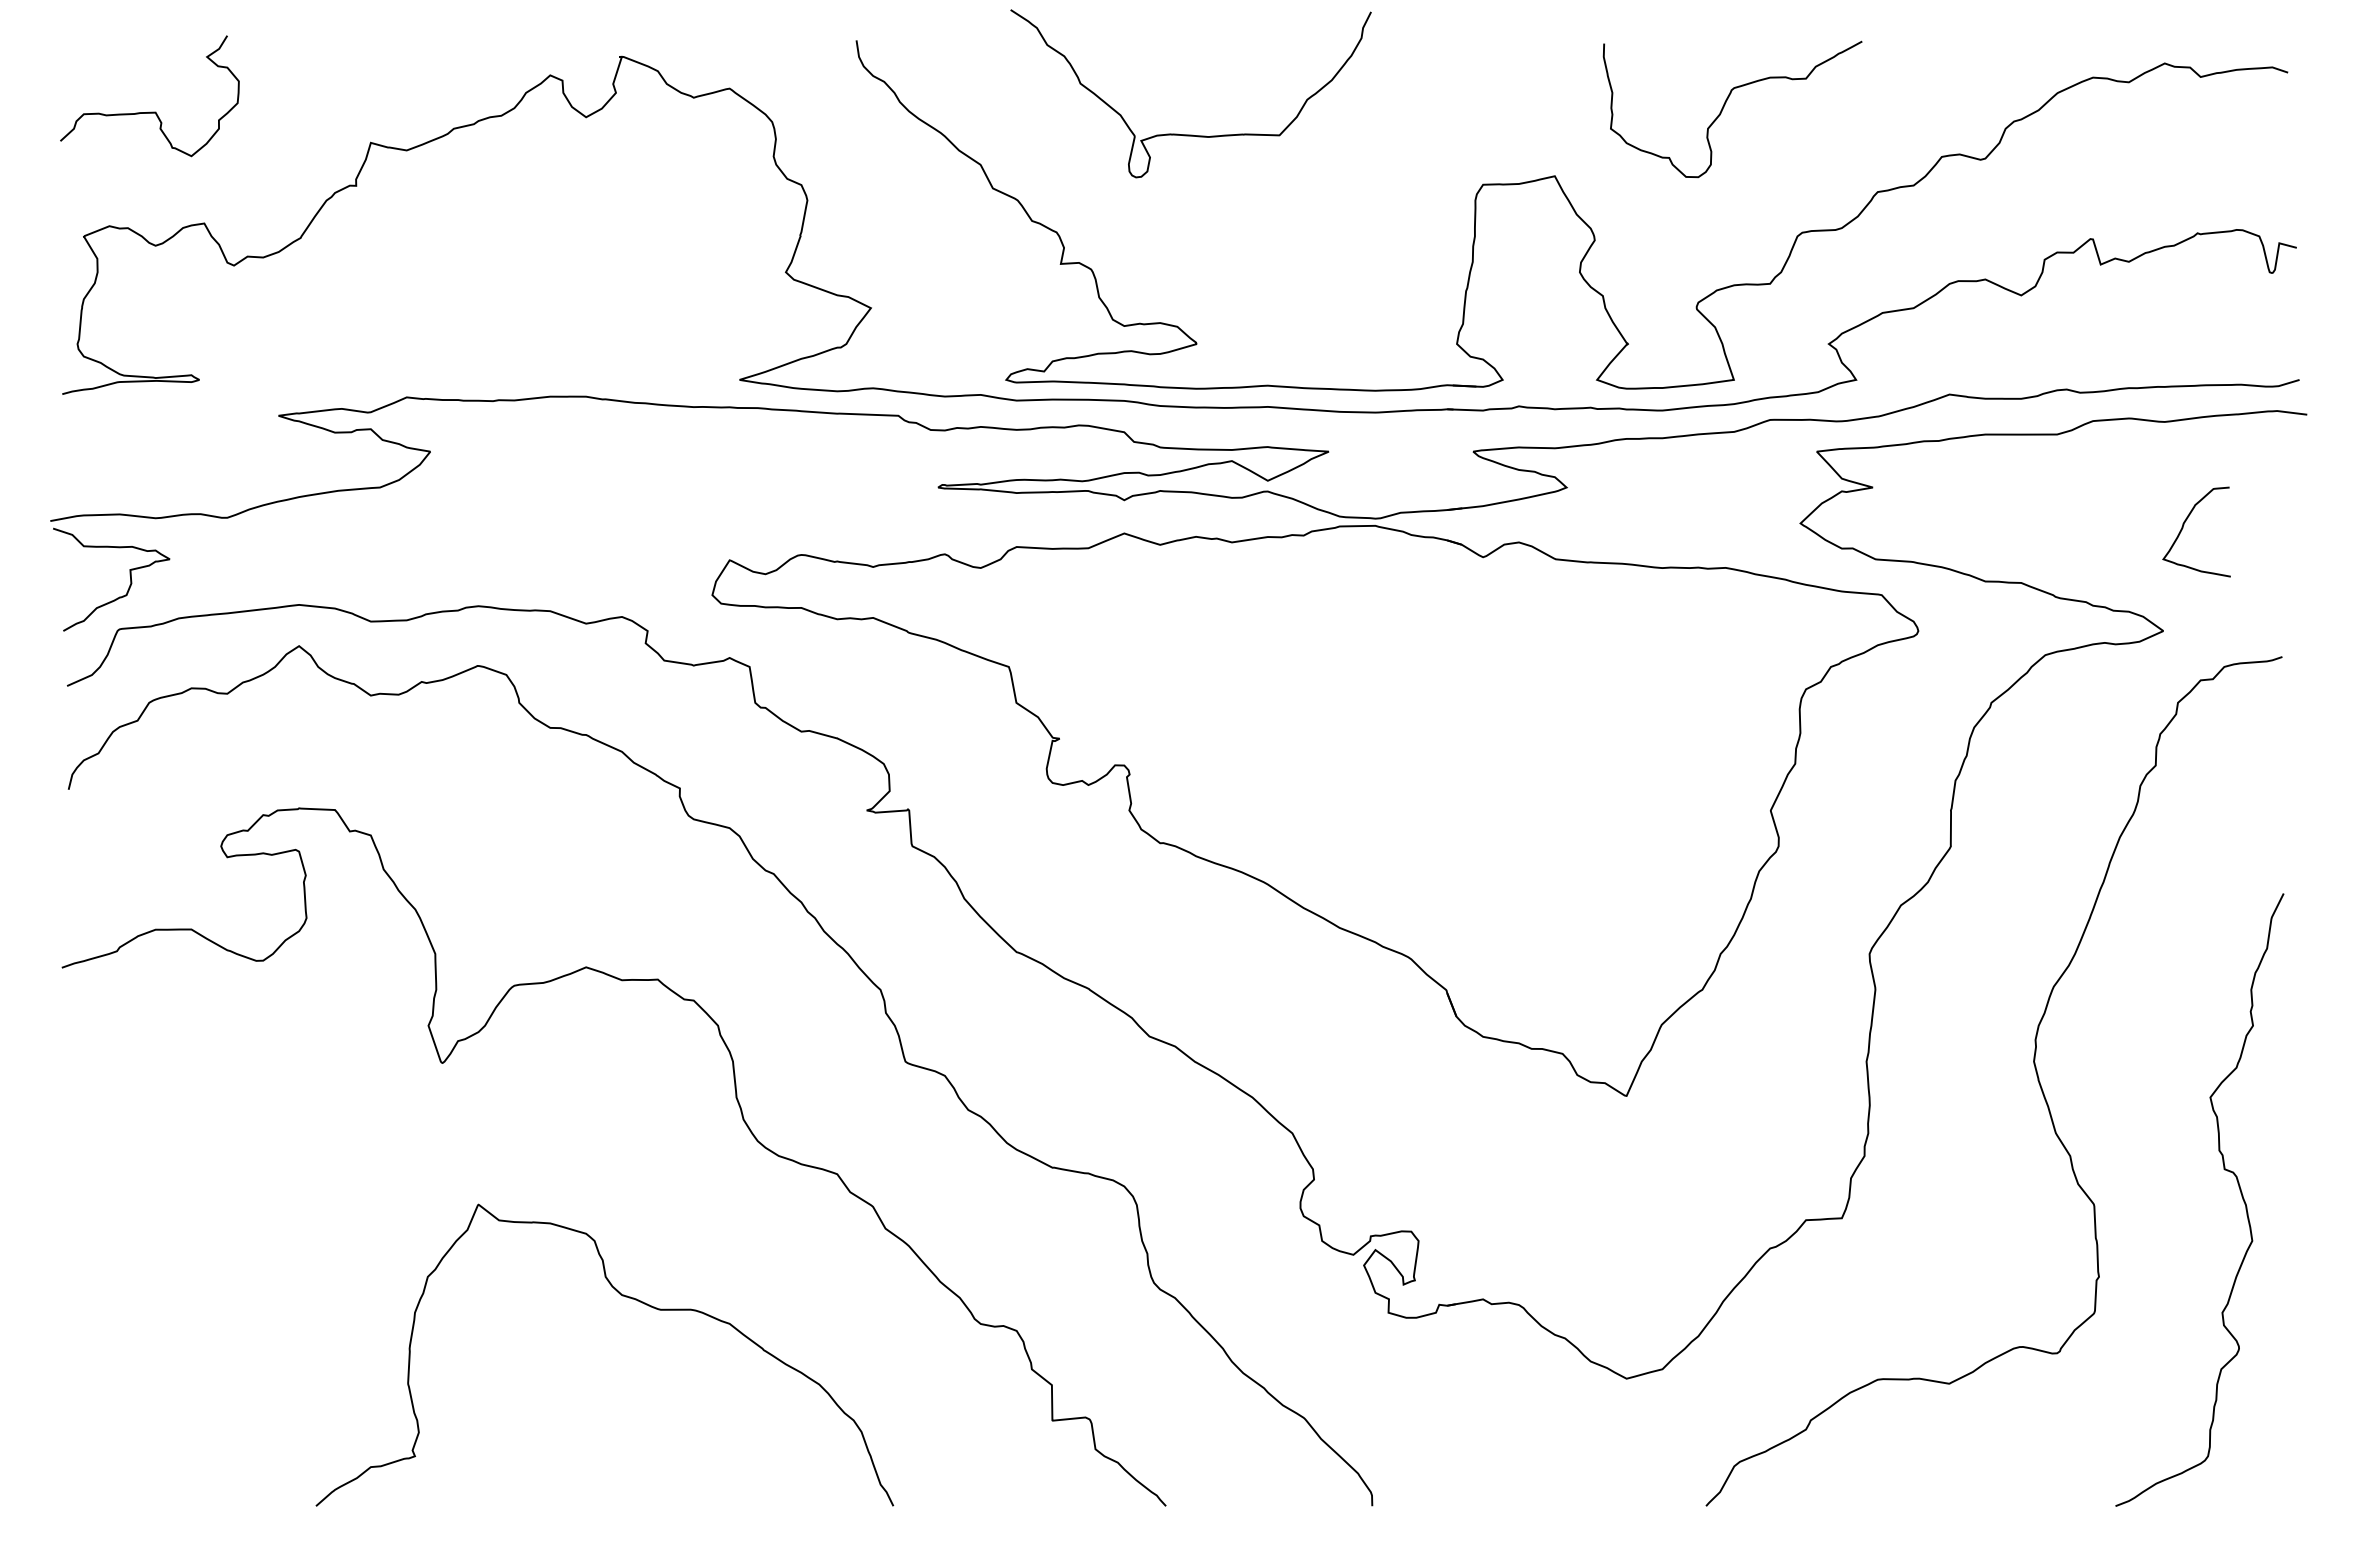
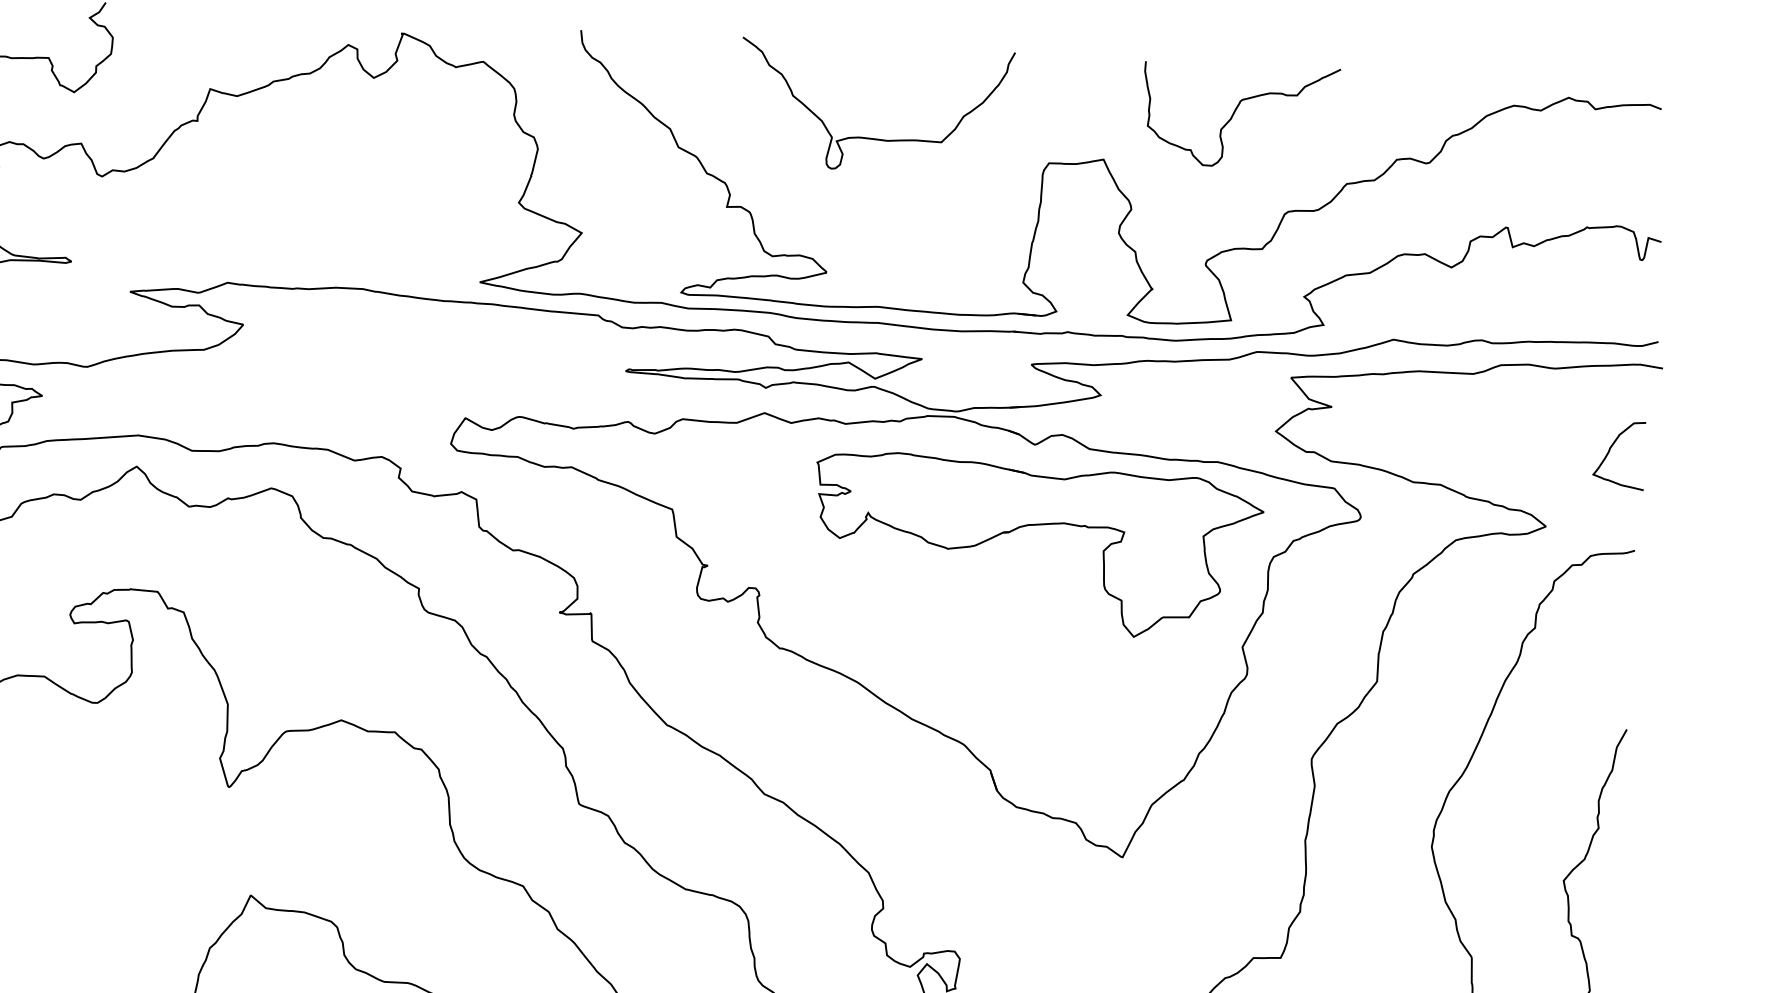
curve: (1190, 134) -> (874, 138), moved
curve: (2183, 528) -> (1609, 452), moved
part: (1493, 663) -> (1038, 525), added

